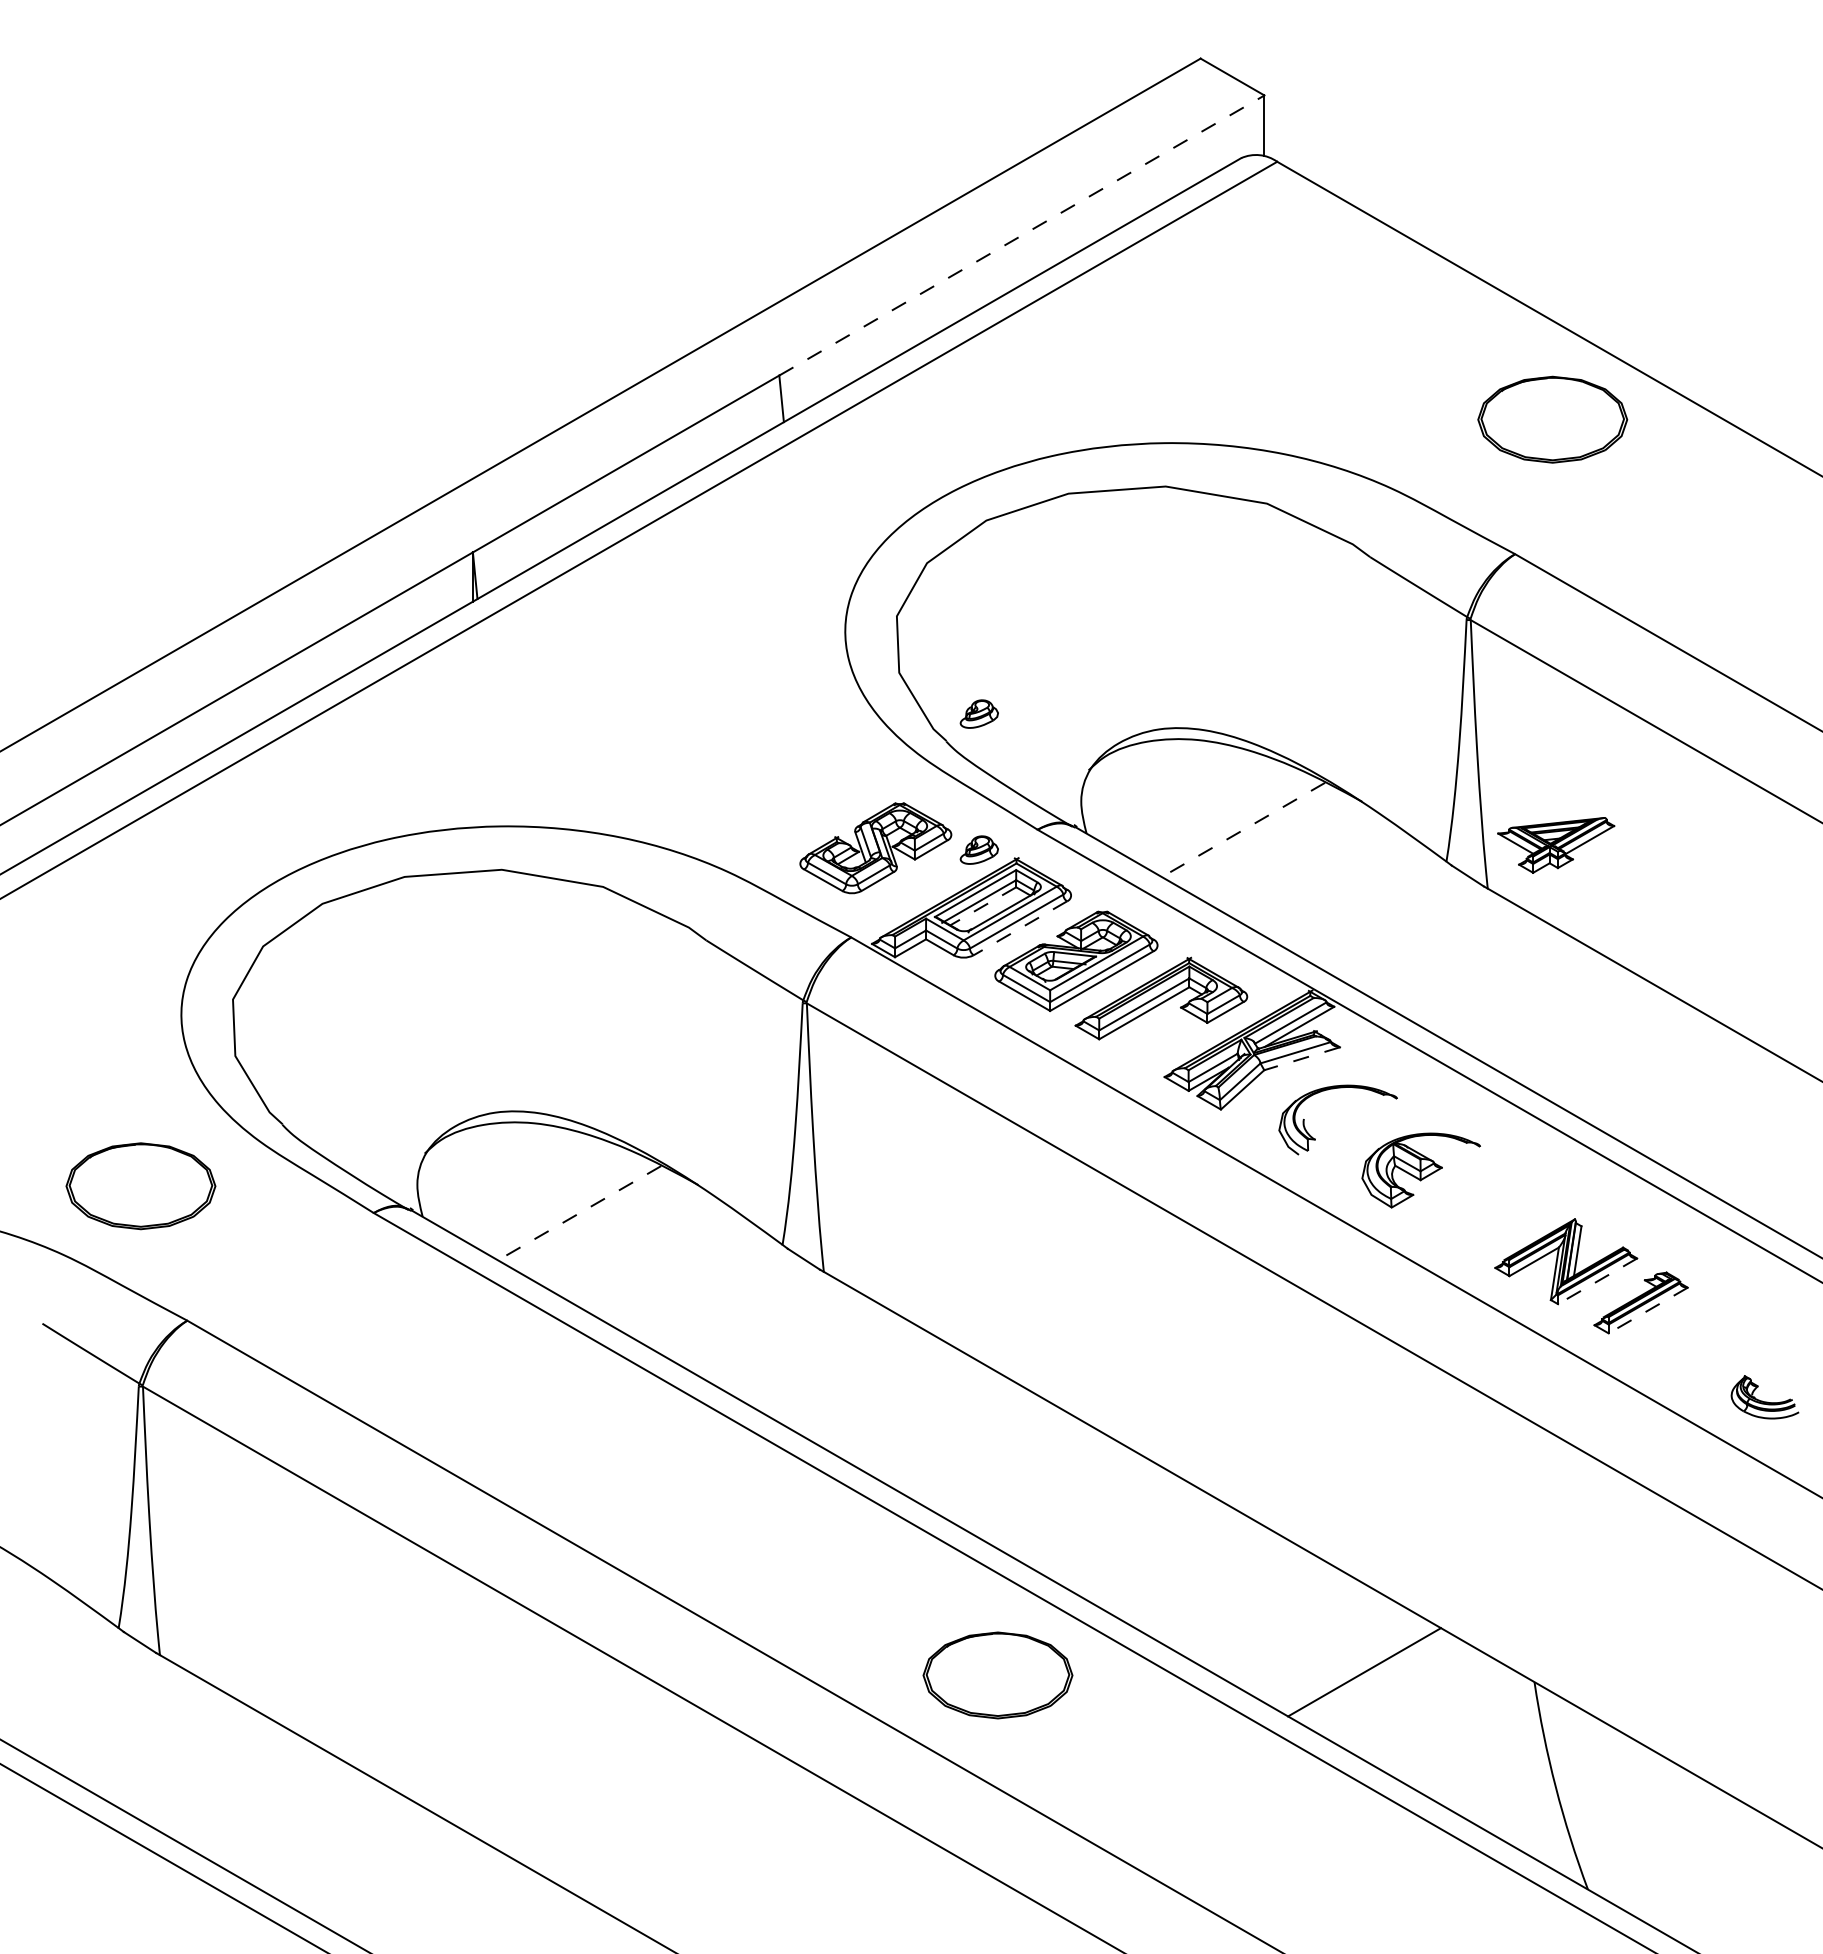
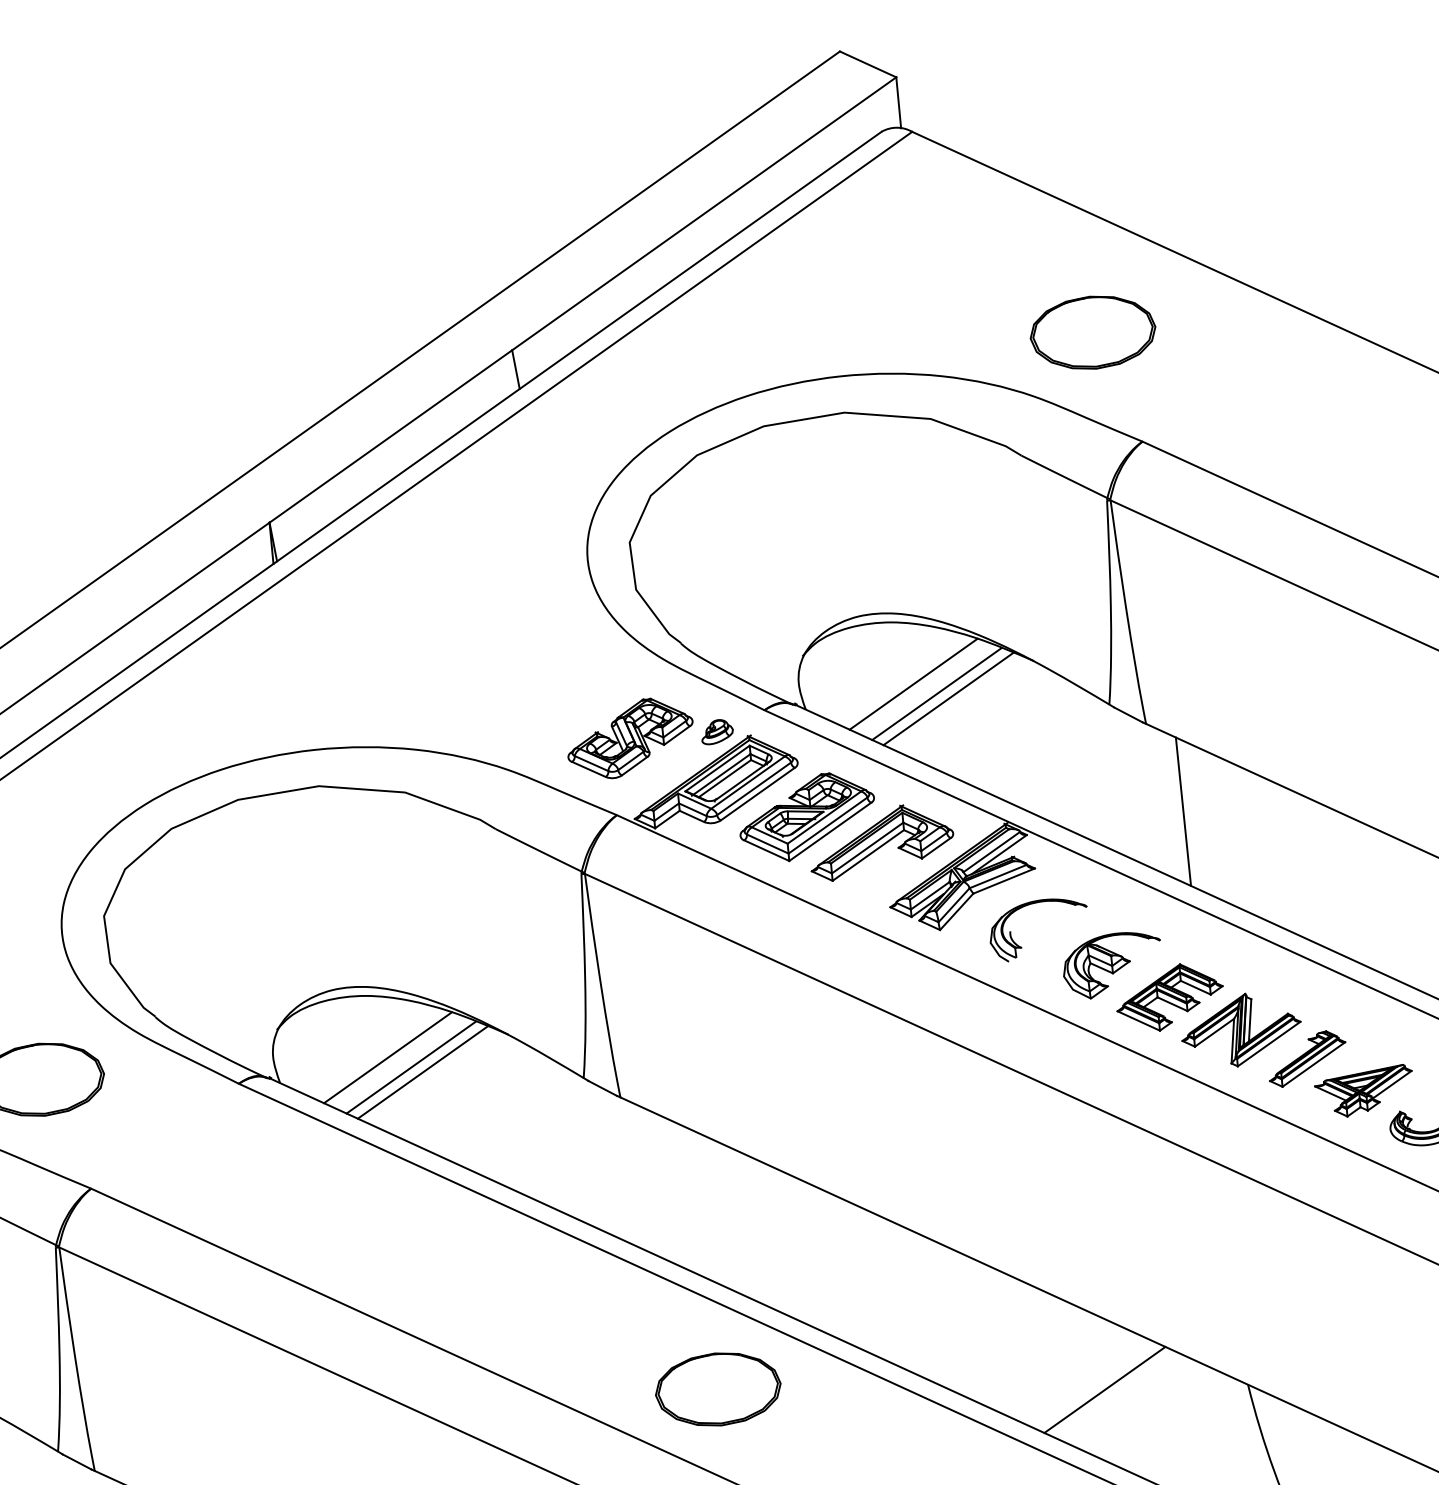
line: (1022, 235) -> (704, 213), dashed -> solid
part: (1552, 419) -> (1092, 332), moved
part: (978, 713) -> (705, 617), removed
line: (1216, 815) -> (913, 684), added
line: (1243, 830) -> (936, 694), dashed -> solid
line: (1256, 836) -> (948, 698), added
part: (1556, 845) -> (1364, 1091), moved
line: (982, 906) -> (724, 778), dashed -> solid
line: (1020, 928) -> (757, 794), dashed -> solid
line: (1521, 996) -> (1182, 811), added
line: (1302, 1058) -> (1004, 880), dashed -> solid
line: (553, 1198) -> (388, 1057), added
line: (579, 1213) -> (411, 1067), dashed -> solid
part: (1485, 1215) -> (1170, 997), added
line: (592, 1220) -> (422, 1072), added
line: (1597, 1281) -> (1269, 1044), dashed -> solid
line: (1648, 1310) -> (1314, 1064), dashed -> solid
part: (997, 1675) -> (717, 1389), moved

